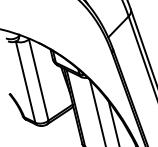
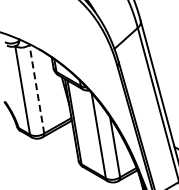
line: (38, 80) -> (36, 89), solid -> dashed

